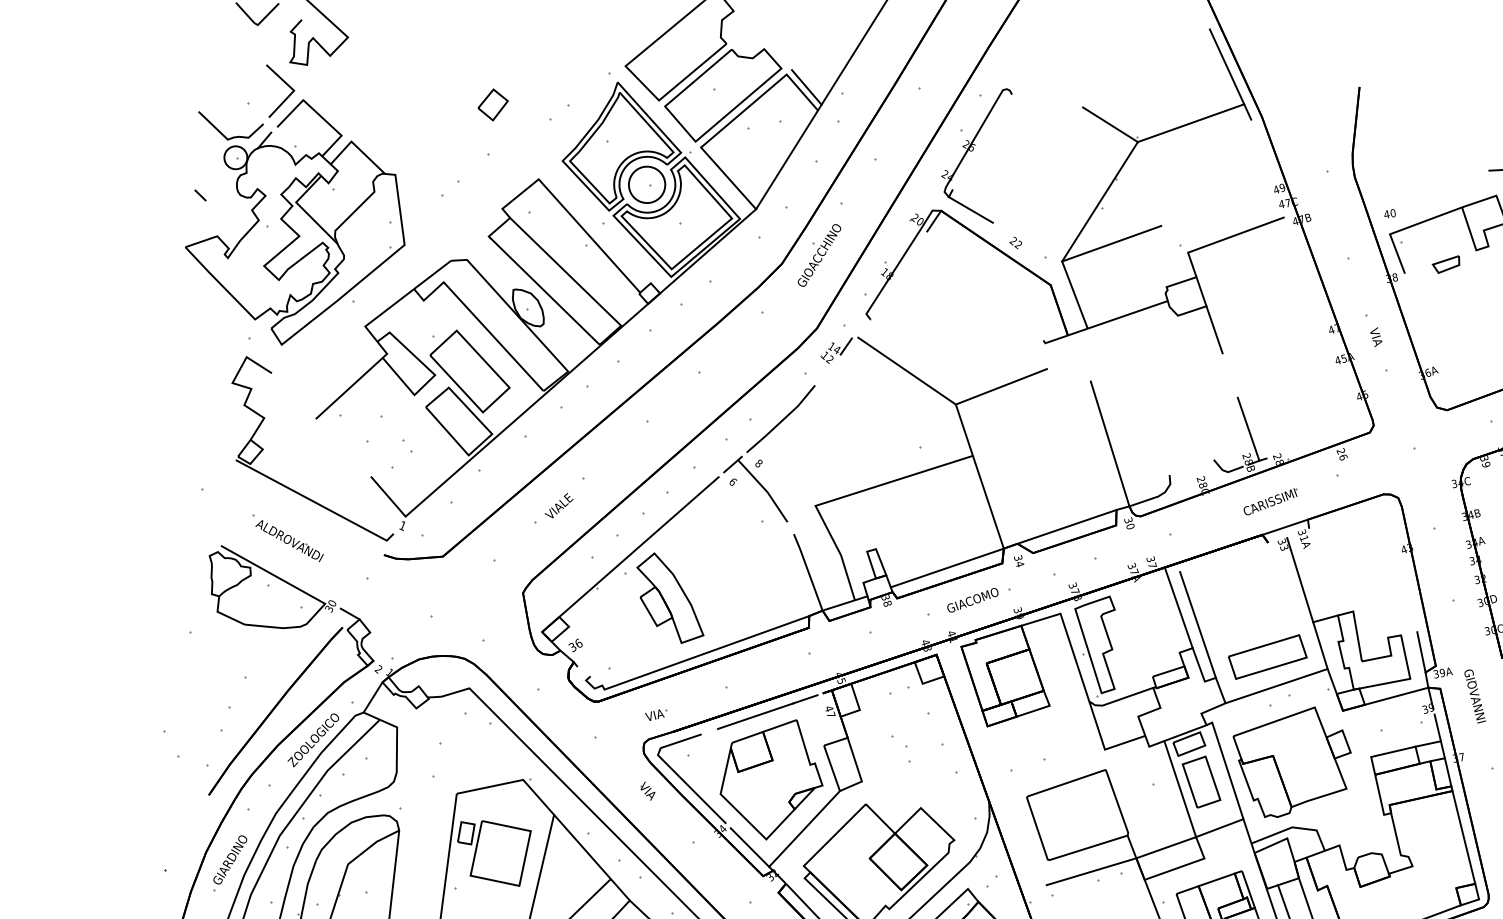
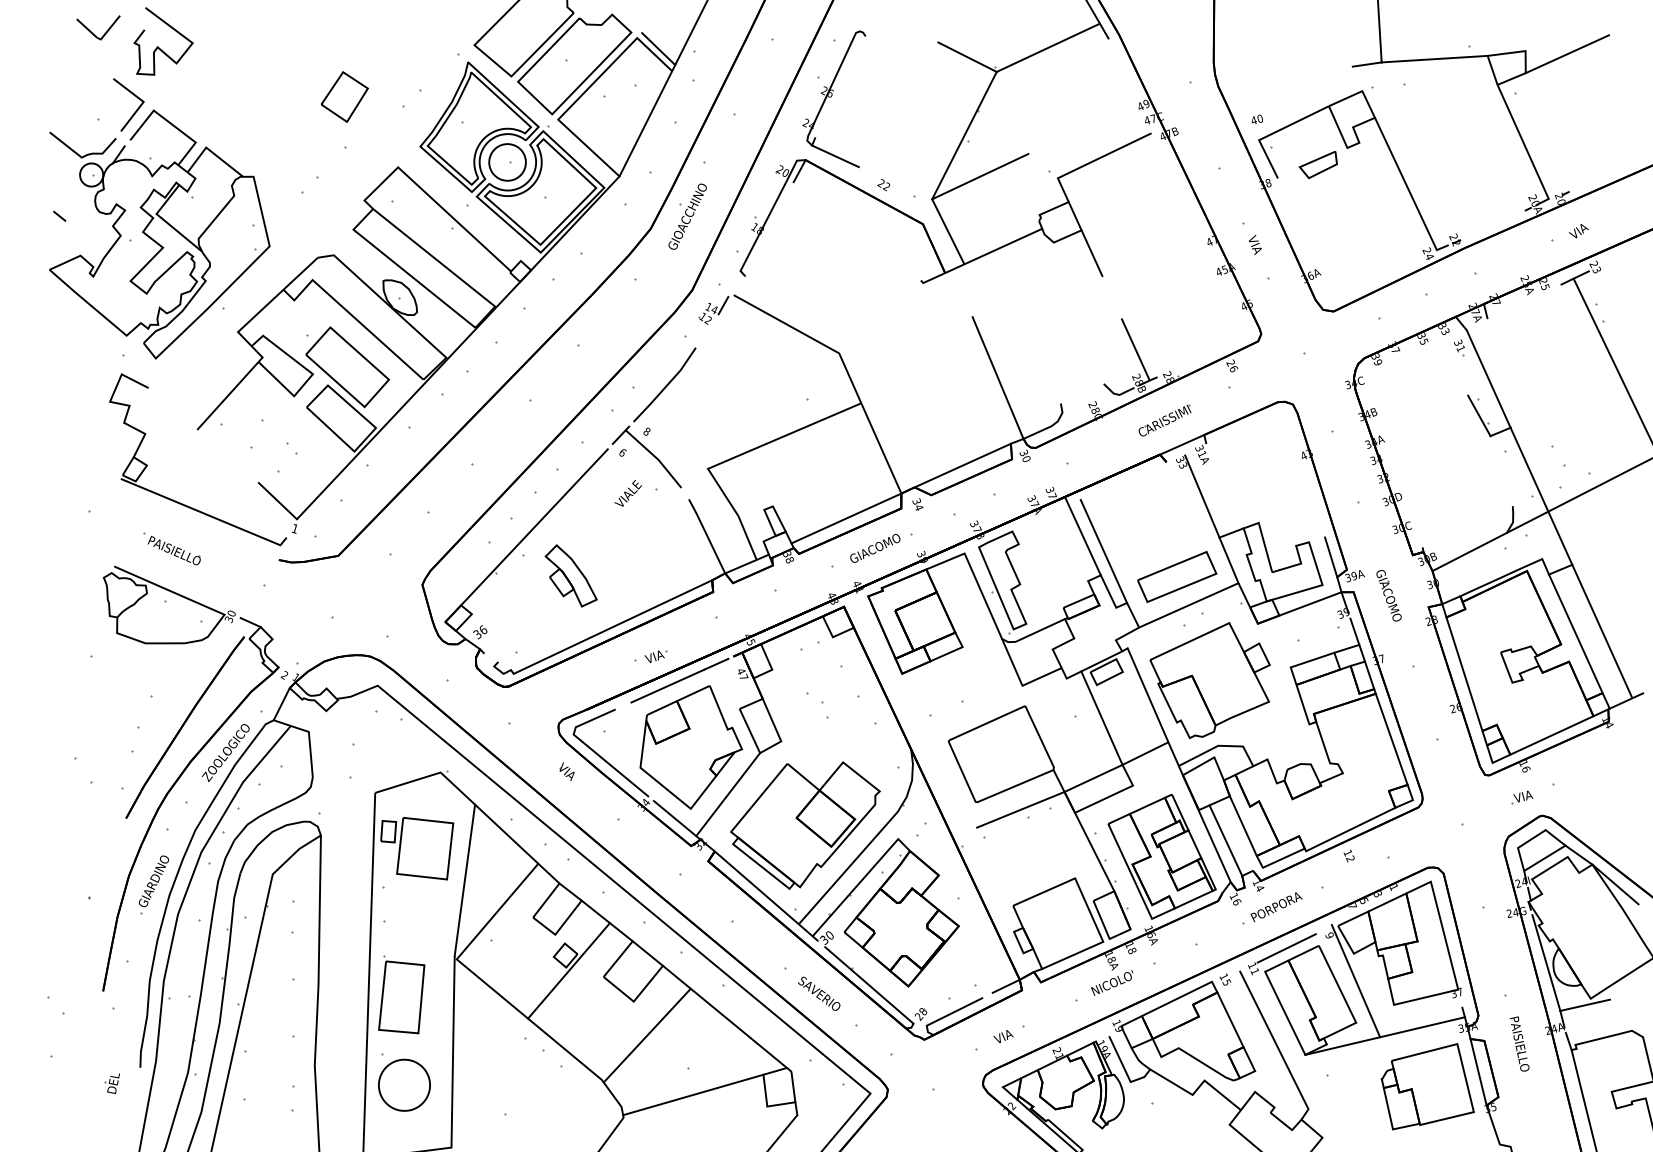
part: (493, 104) -> (345, 96), size x1.6
part: (1446, 263) -> (1318, 164), size x1.4
line: (1001, 386) -> (883, 330), removed
text: (558, 505) -> (627, 493), moved
text: (289, 540) -> (182, 554), ALDROVANDI -> PAISIELLO
part: (669, 598) -> (570, 575), size x0.7
text: (1475, 702) -> (1390, 602), GIOVANNI -> GIACOMO
part: (655, 715) -> (655, 656), moved
part: (1201, 781) -> (1122, 708), removed

